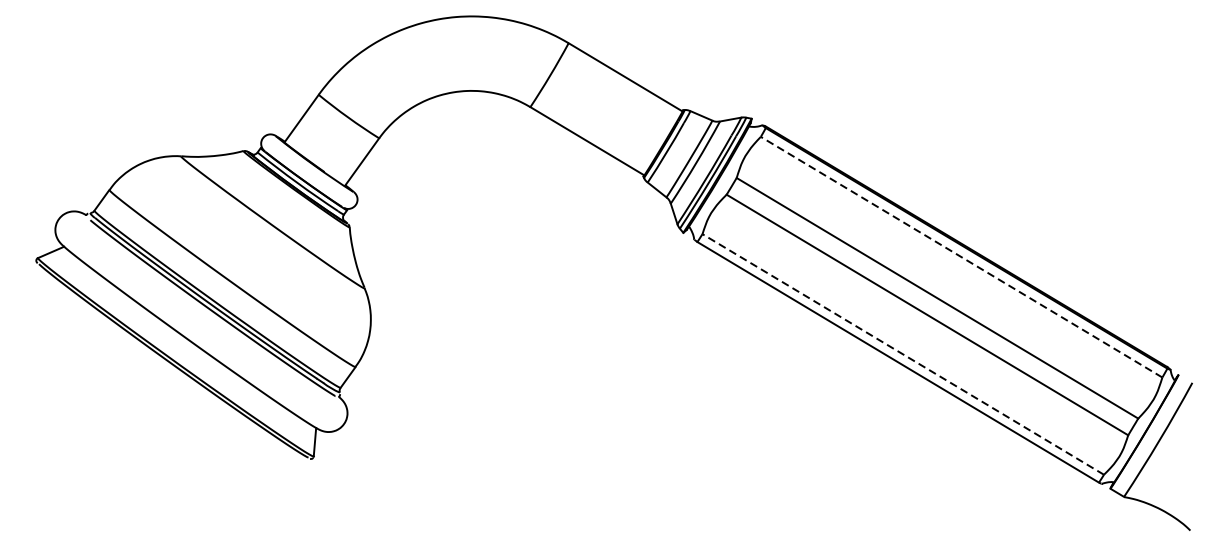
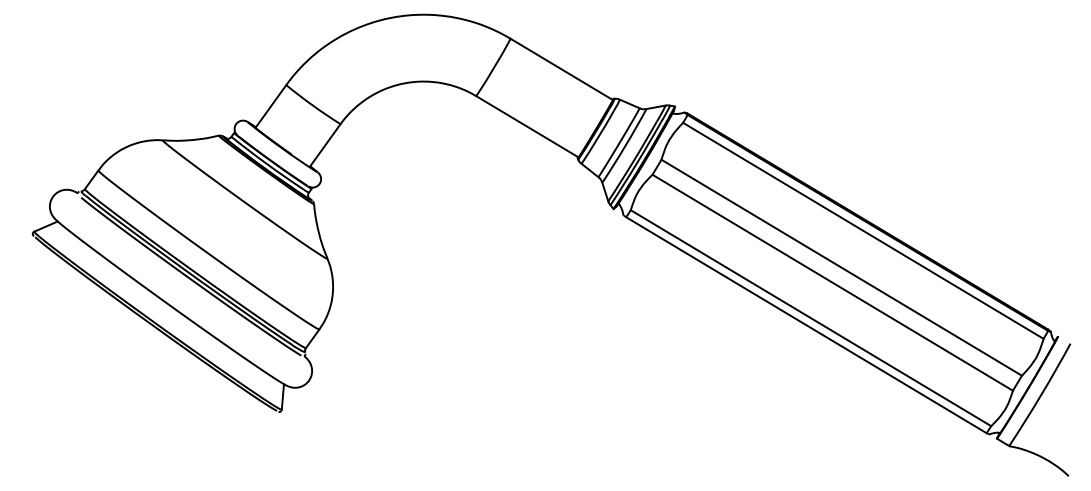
line: (960, 256) -> (862, 230), dashed -> solid
line: (902, 353) -> (810, 317), dashed -> solid

